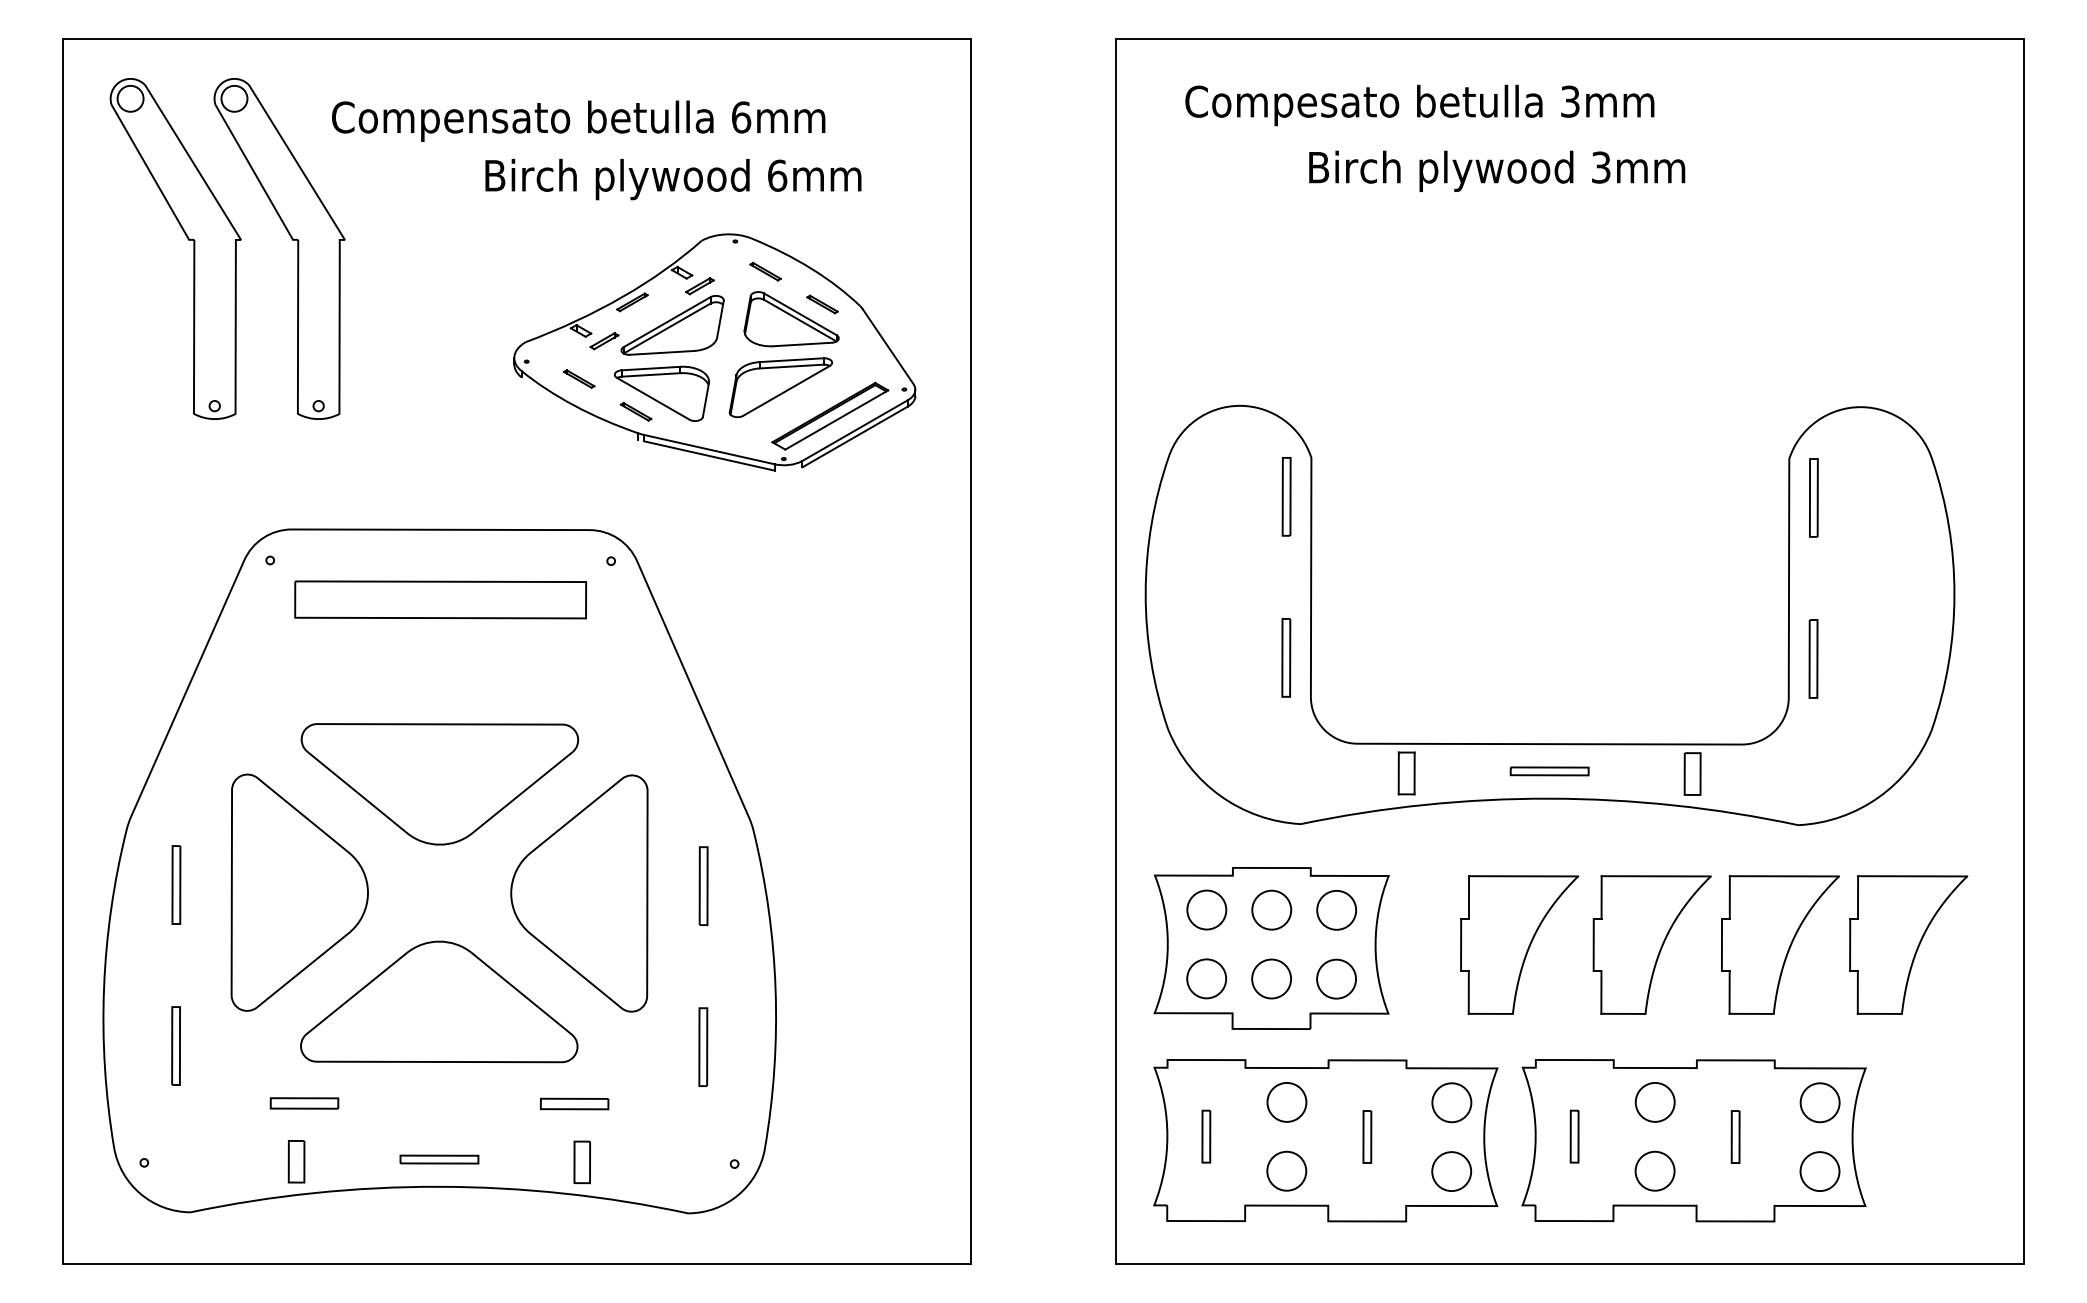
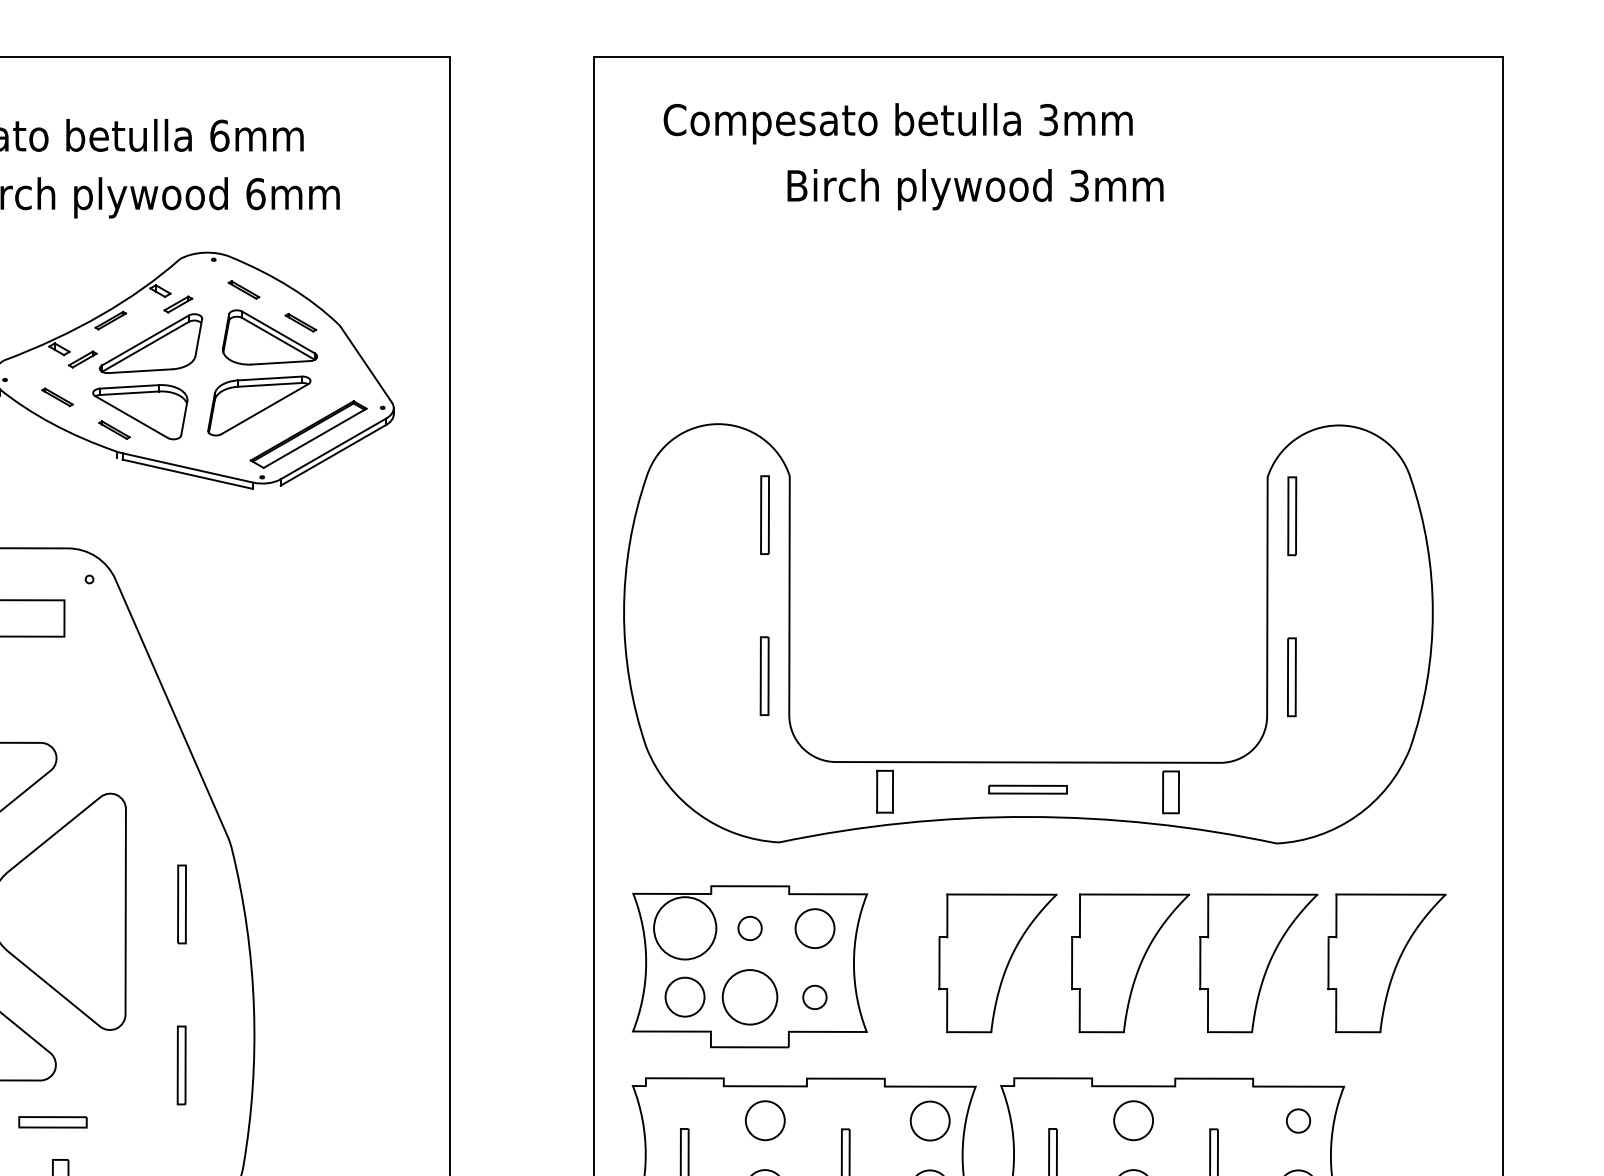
circle: (1206, 909) -> (684, 927), size x1.6
circle: (1271, 909) -> (749, 927), size x0.6
circle: (1271, 978) -> (749, 996), size x1.4
circle: (1336, 978) -> (814, 996), size x0.6
circle: (1819, 1102) -> (1297, 1120), size x0.6

